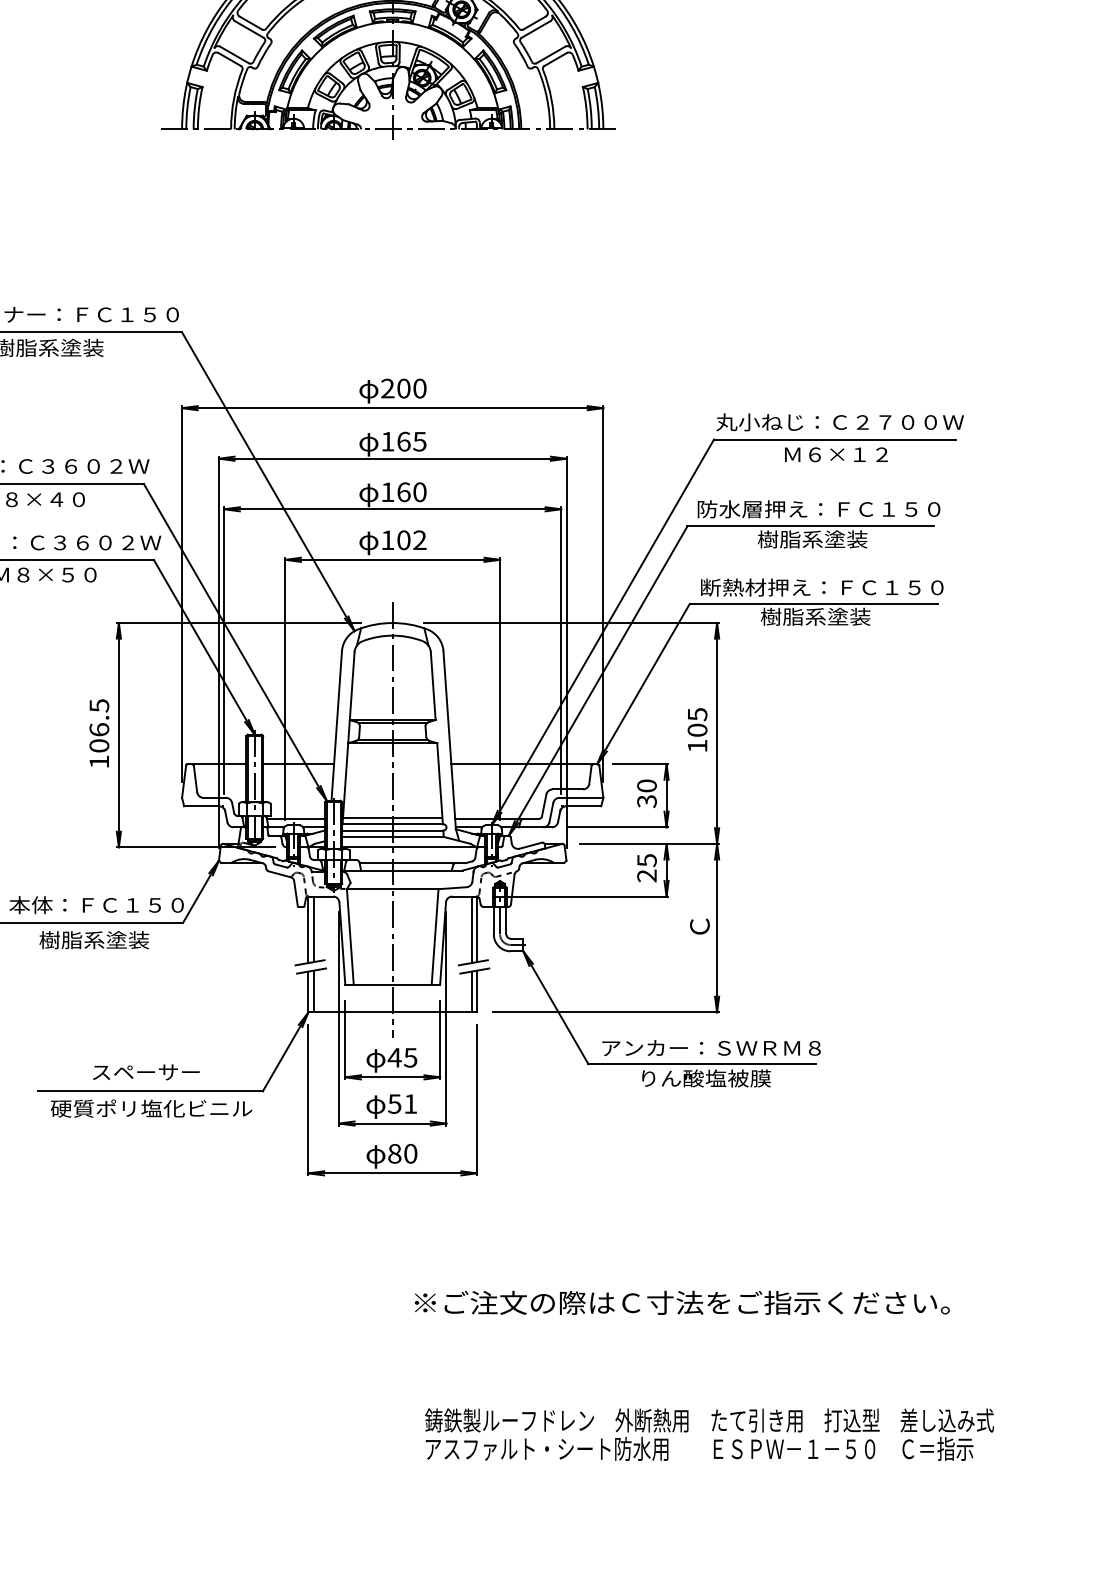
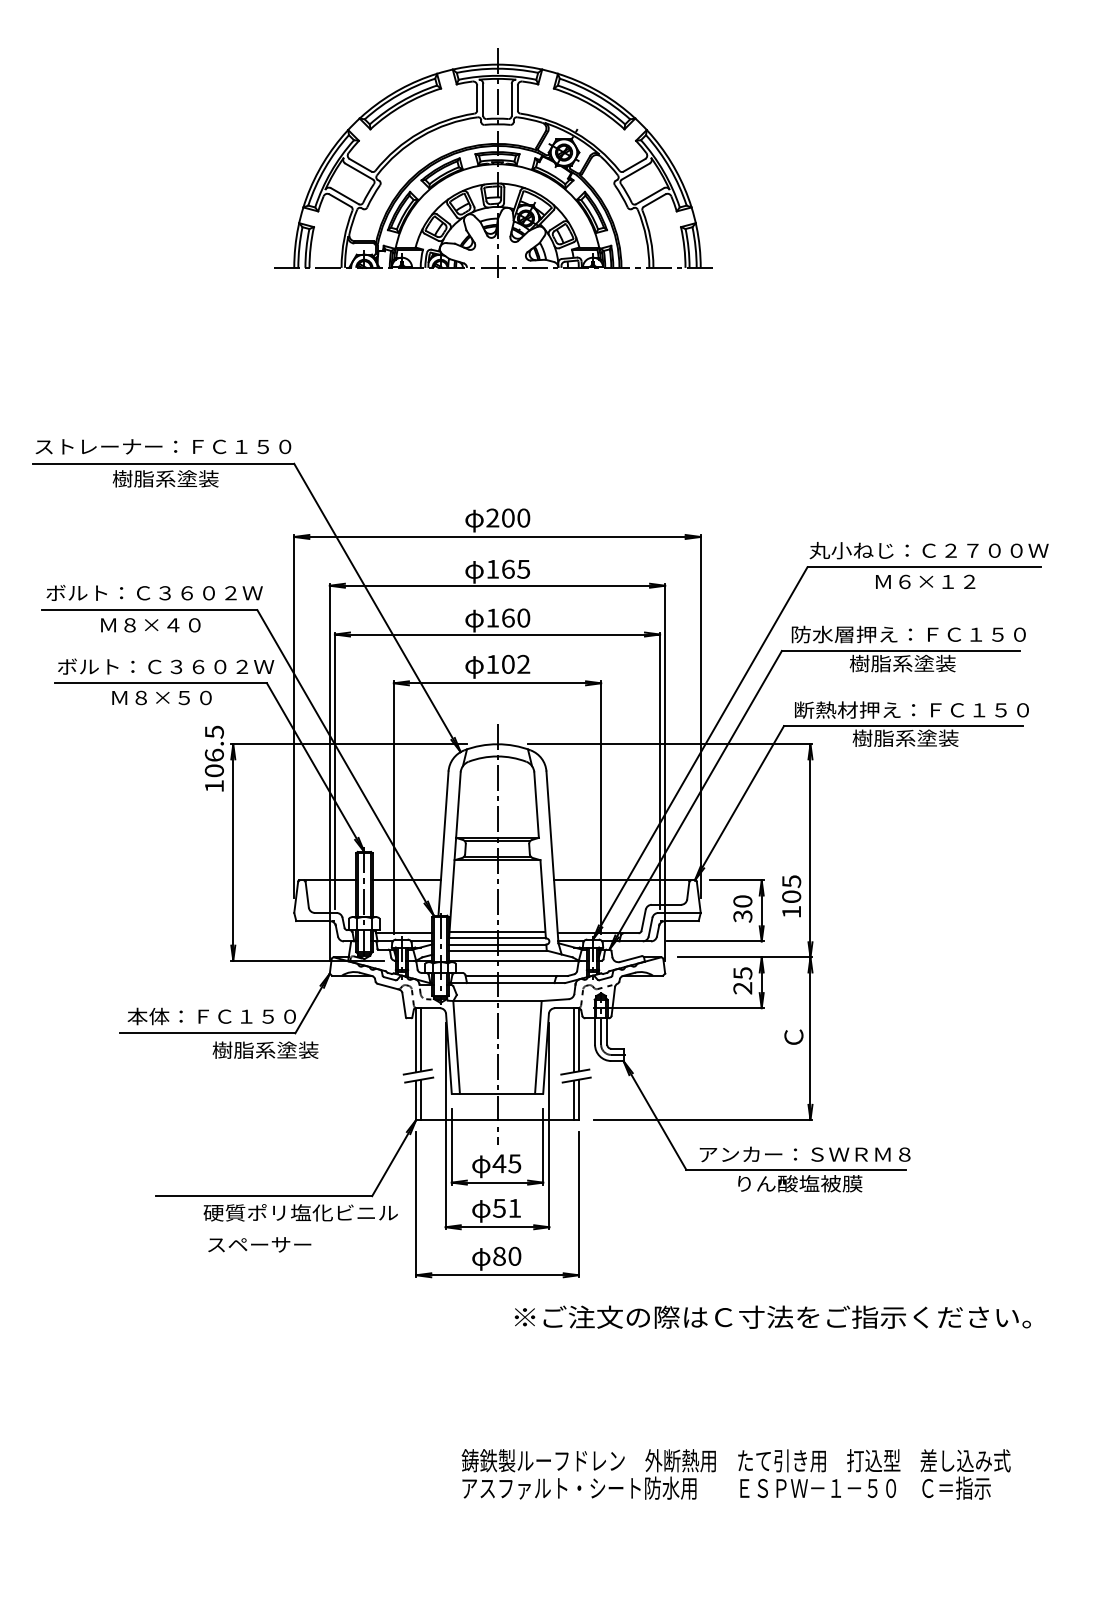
text: (697, 730) -> (791, 896), moved
text: (98, 733) -> (213, 758), moved
text: (94, 939) -> (265, 1049), moved
text: (146, 1072) -> (259, 1244), moved
text: (151, 1108) -> (300, 1212), moved
text: (681, 1302) -> (772, 1316), moved
text: (708, 1434) -> (735, 1474), moved

